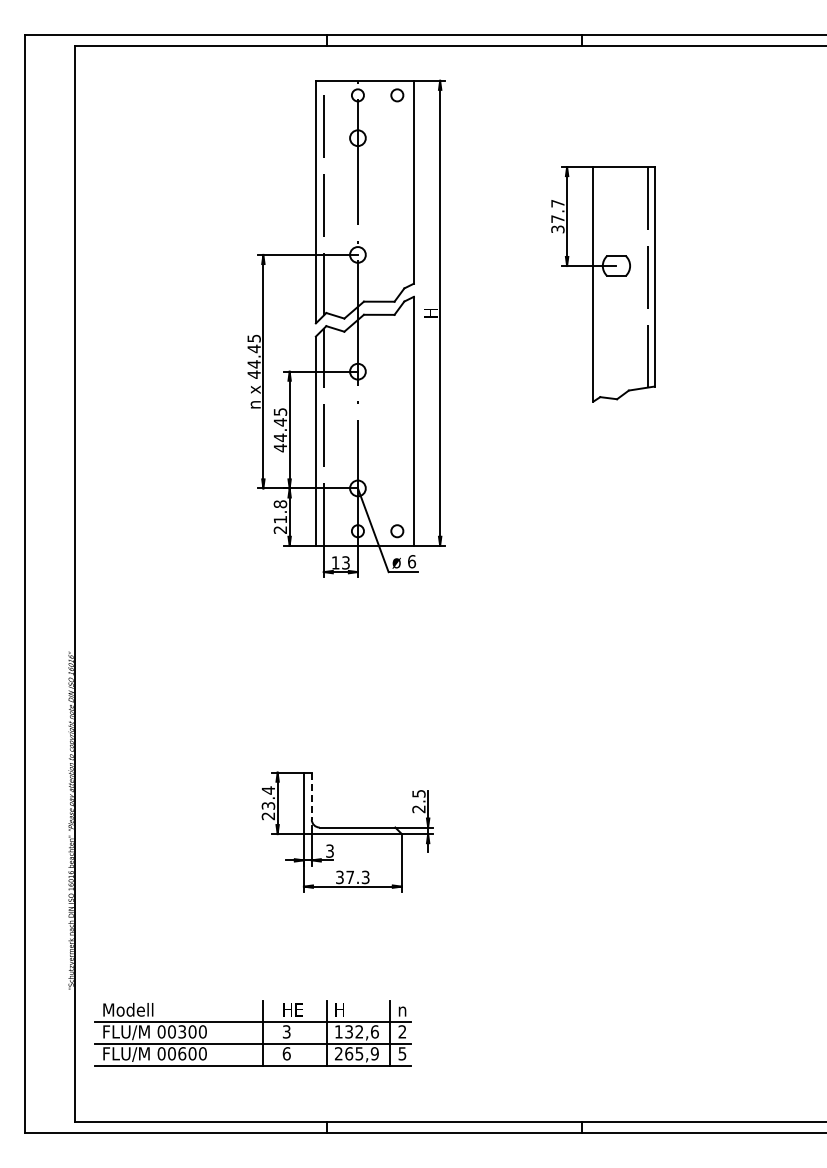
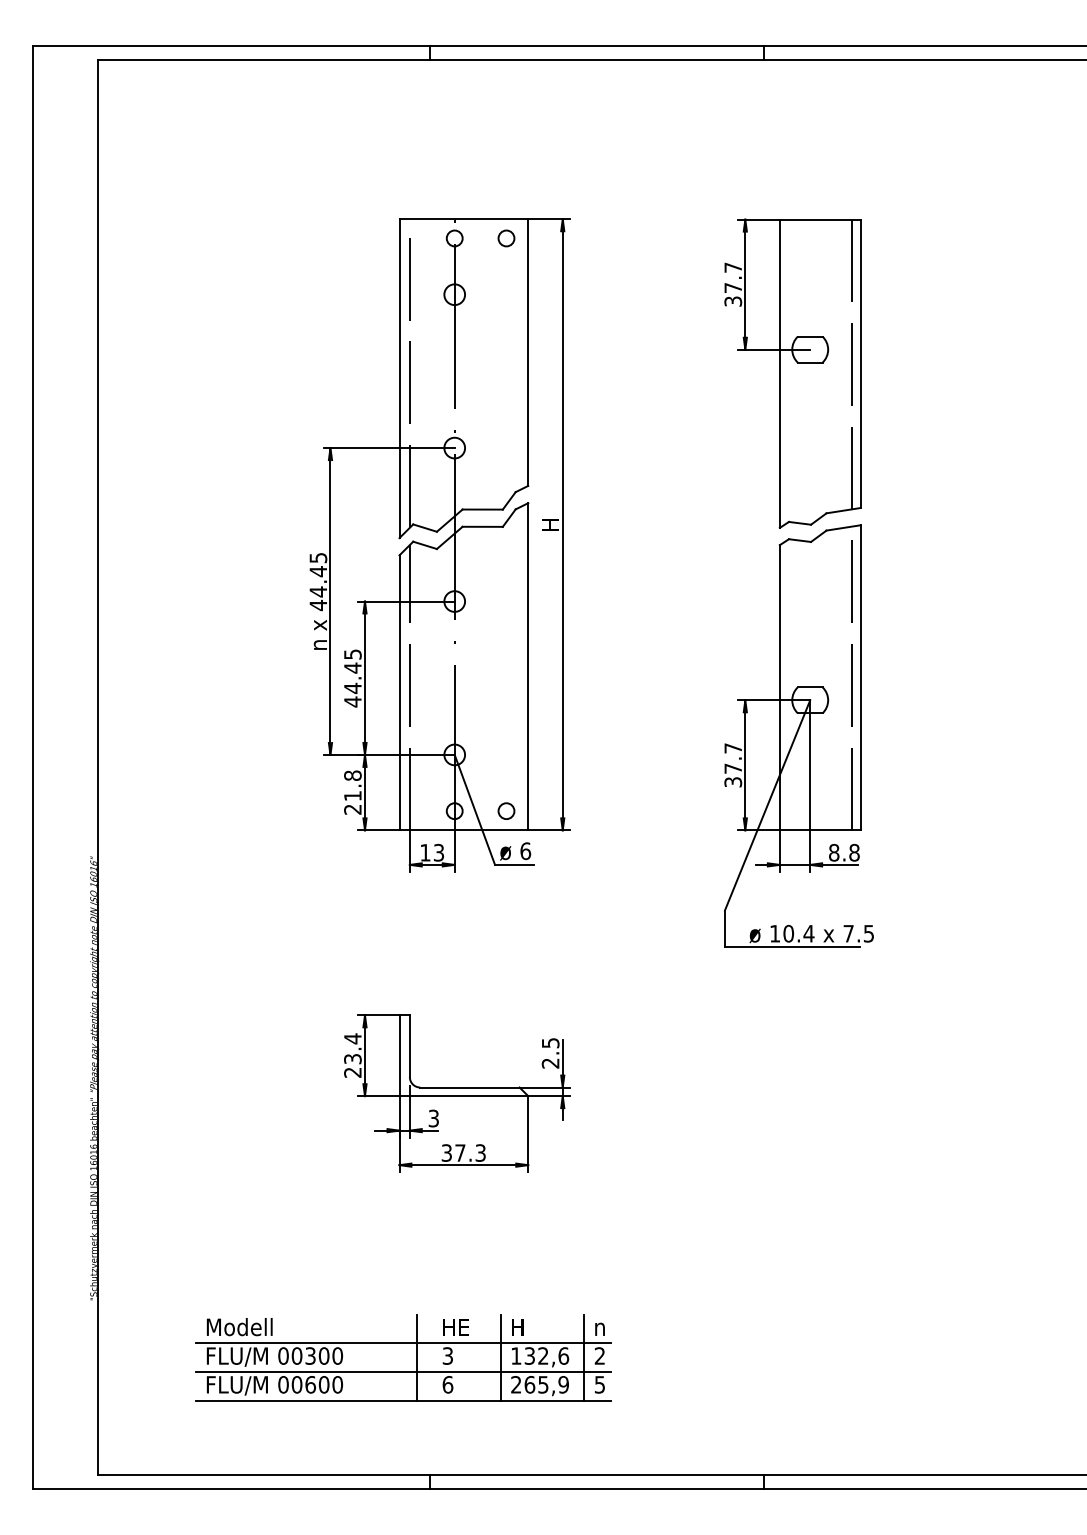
part: (346, 328) -> (439, 544), moved
part: (607, 559) -> (798, 735), added
line: (311, 796) -> (409, 1046), dashed -> solid
part: (262, 1033) -> (416, 1358), moved

